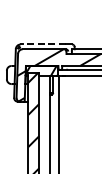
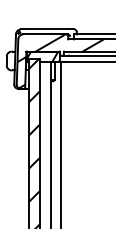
line: (44, 44) -> (45, 29), dashed -> solid

